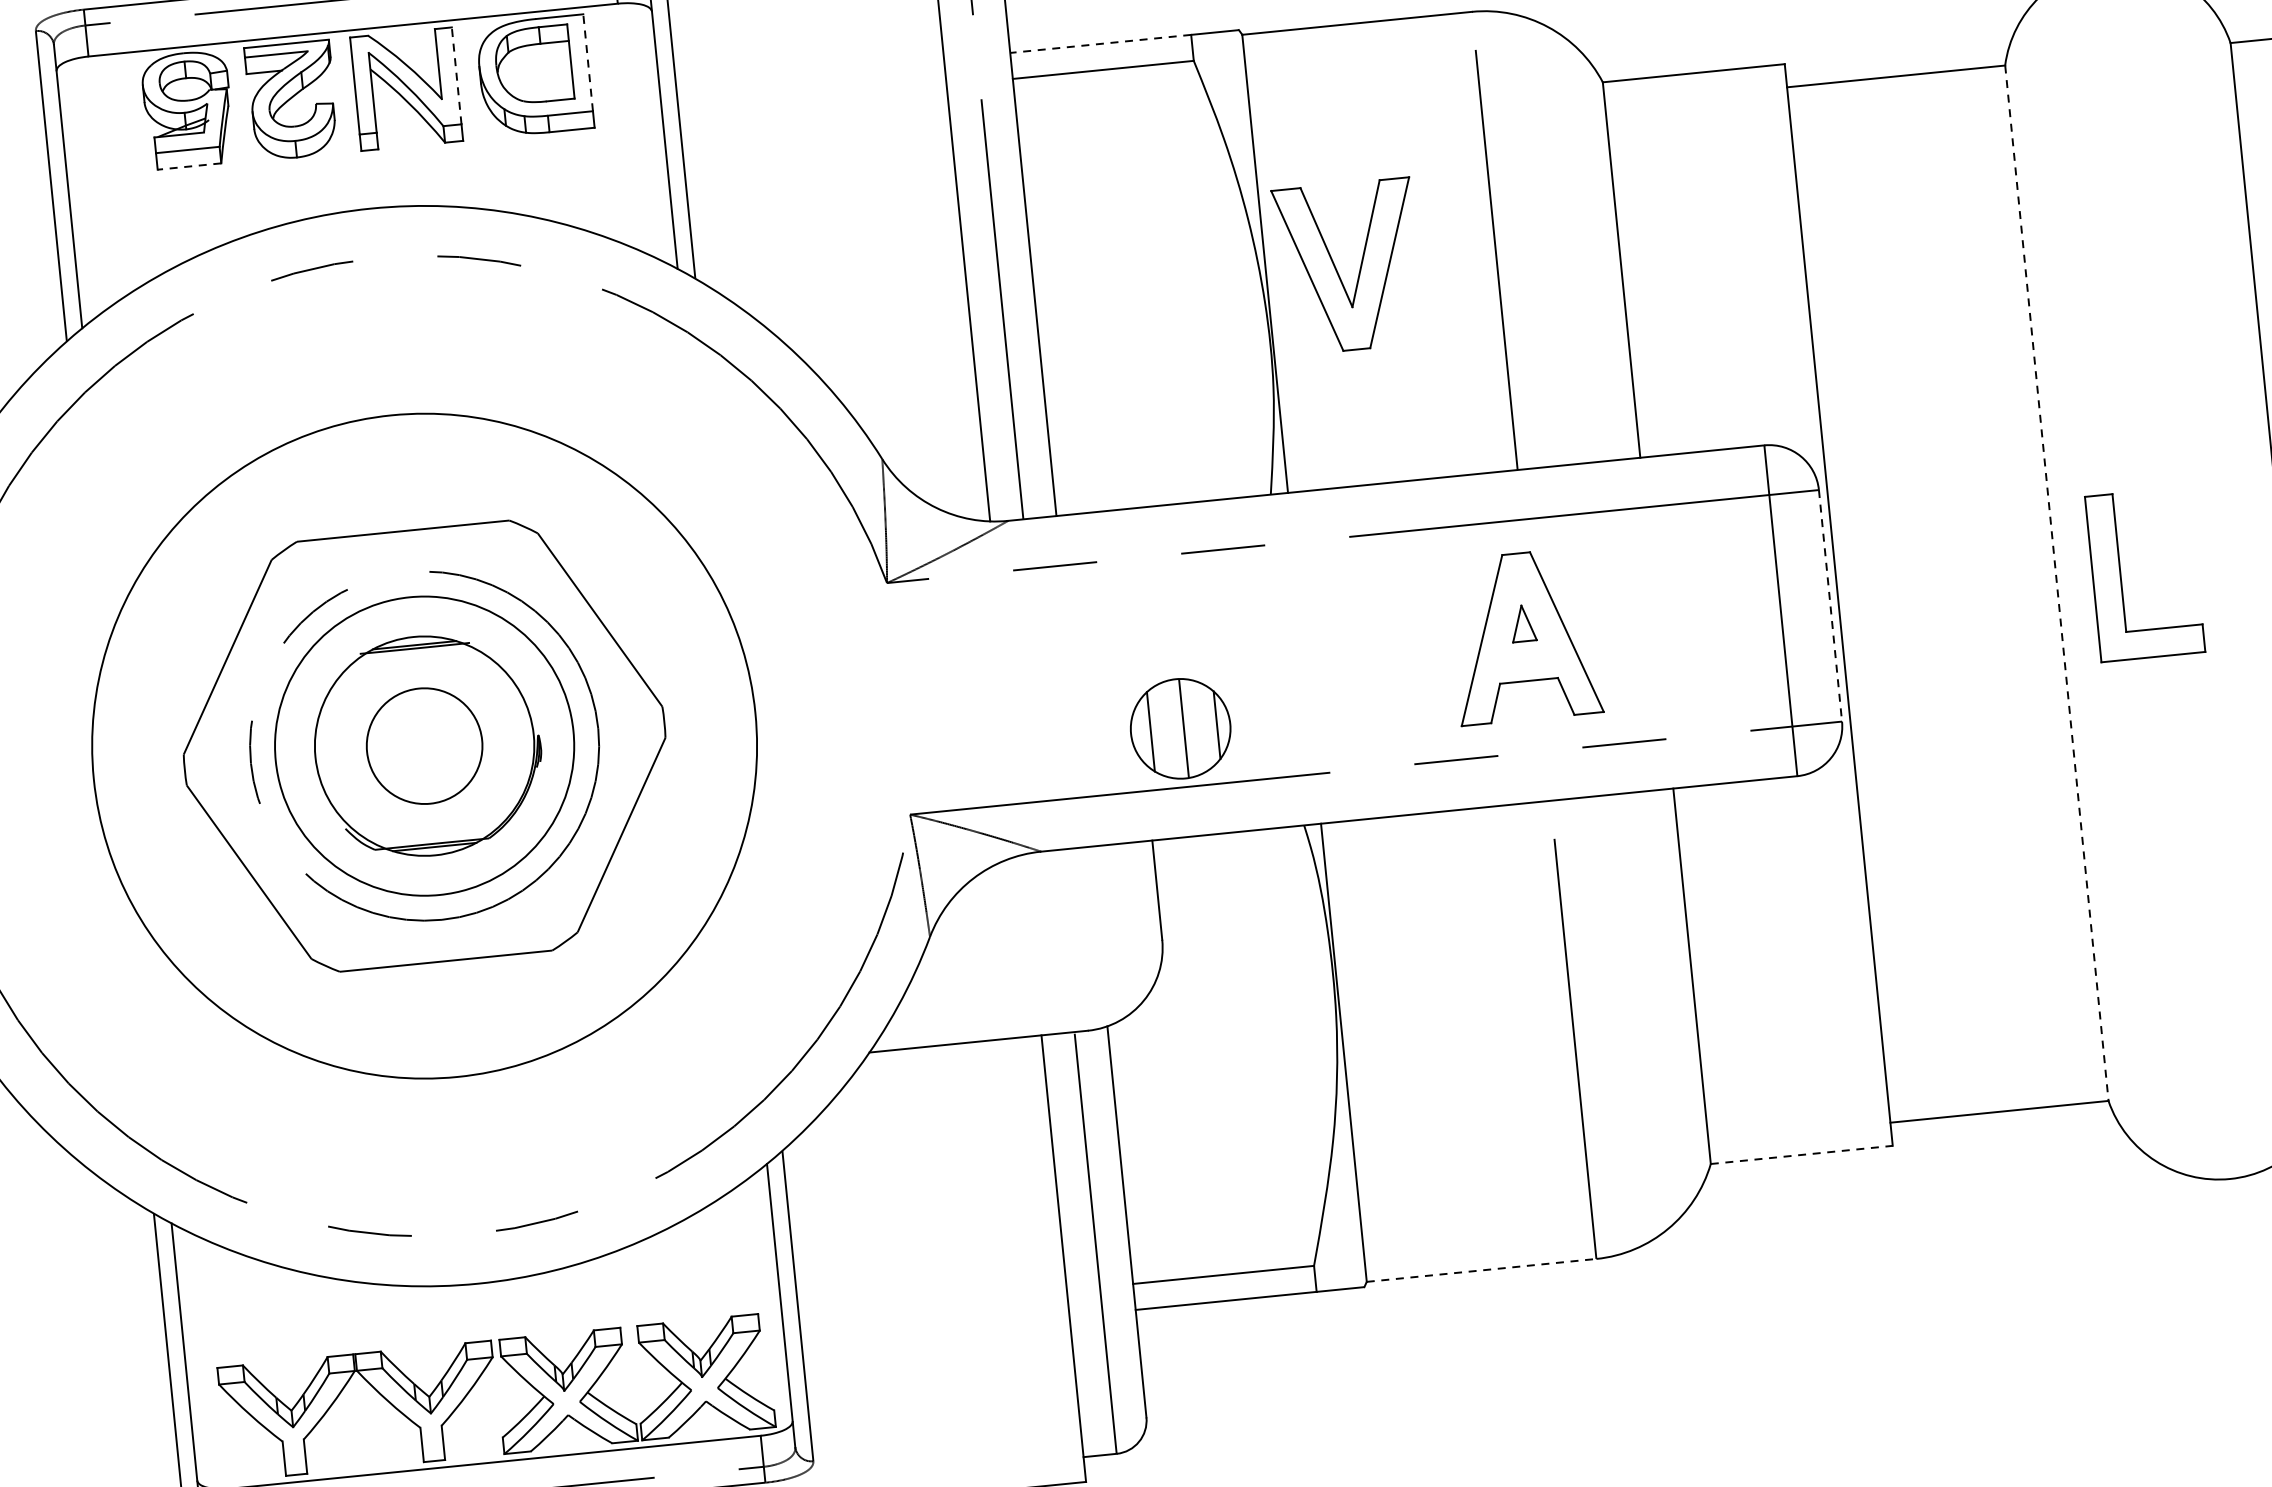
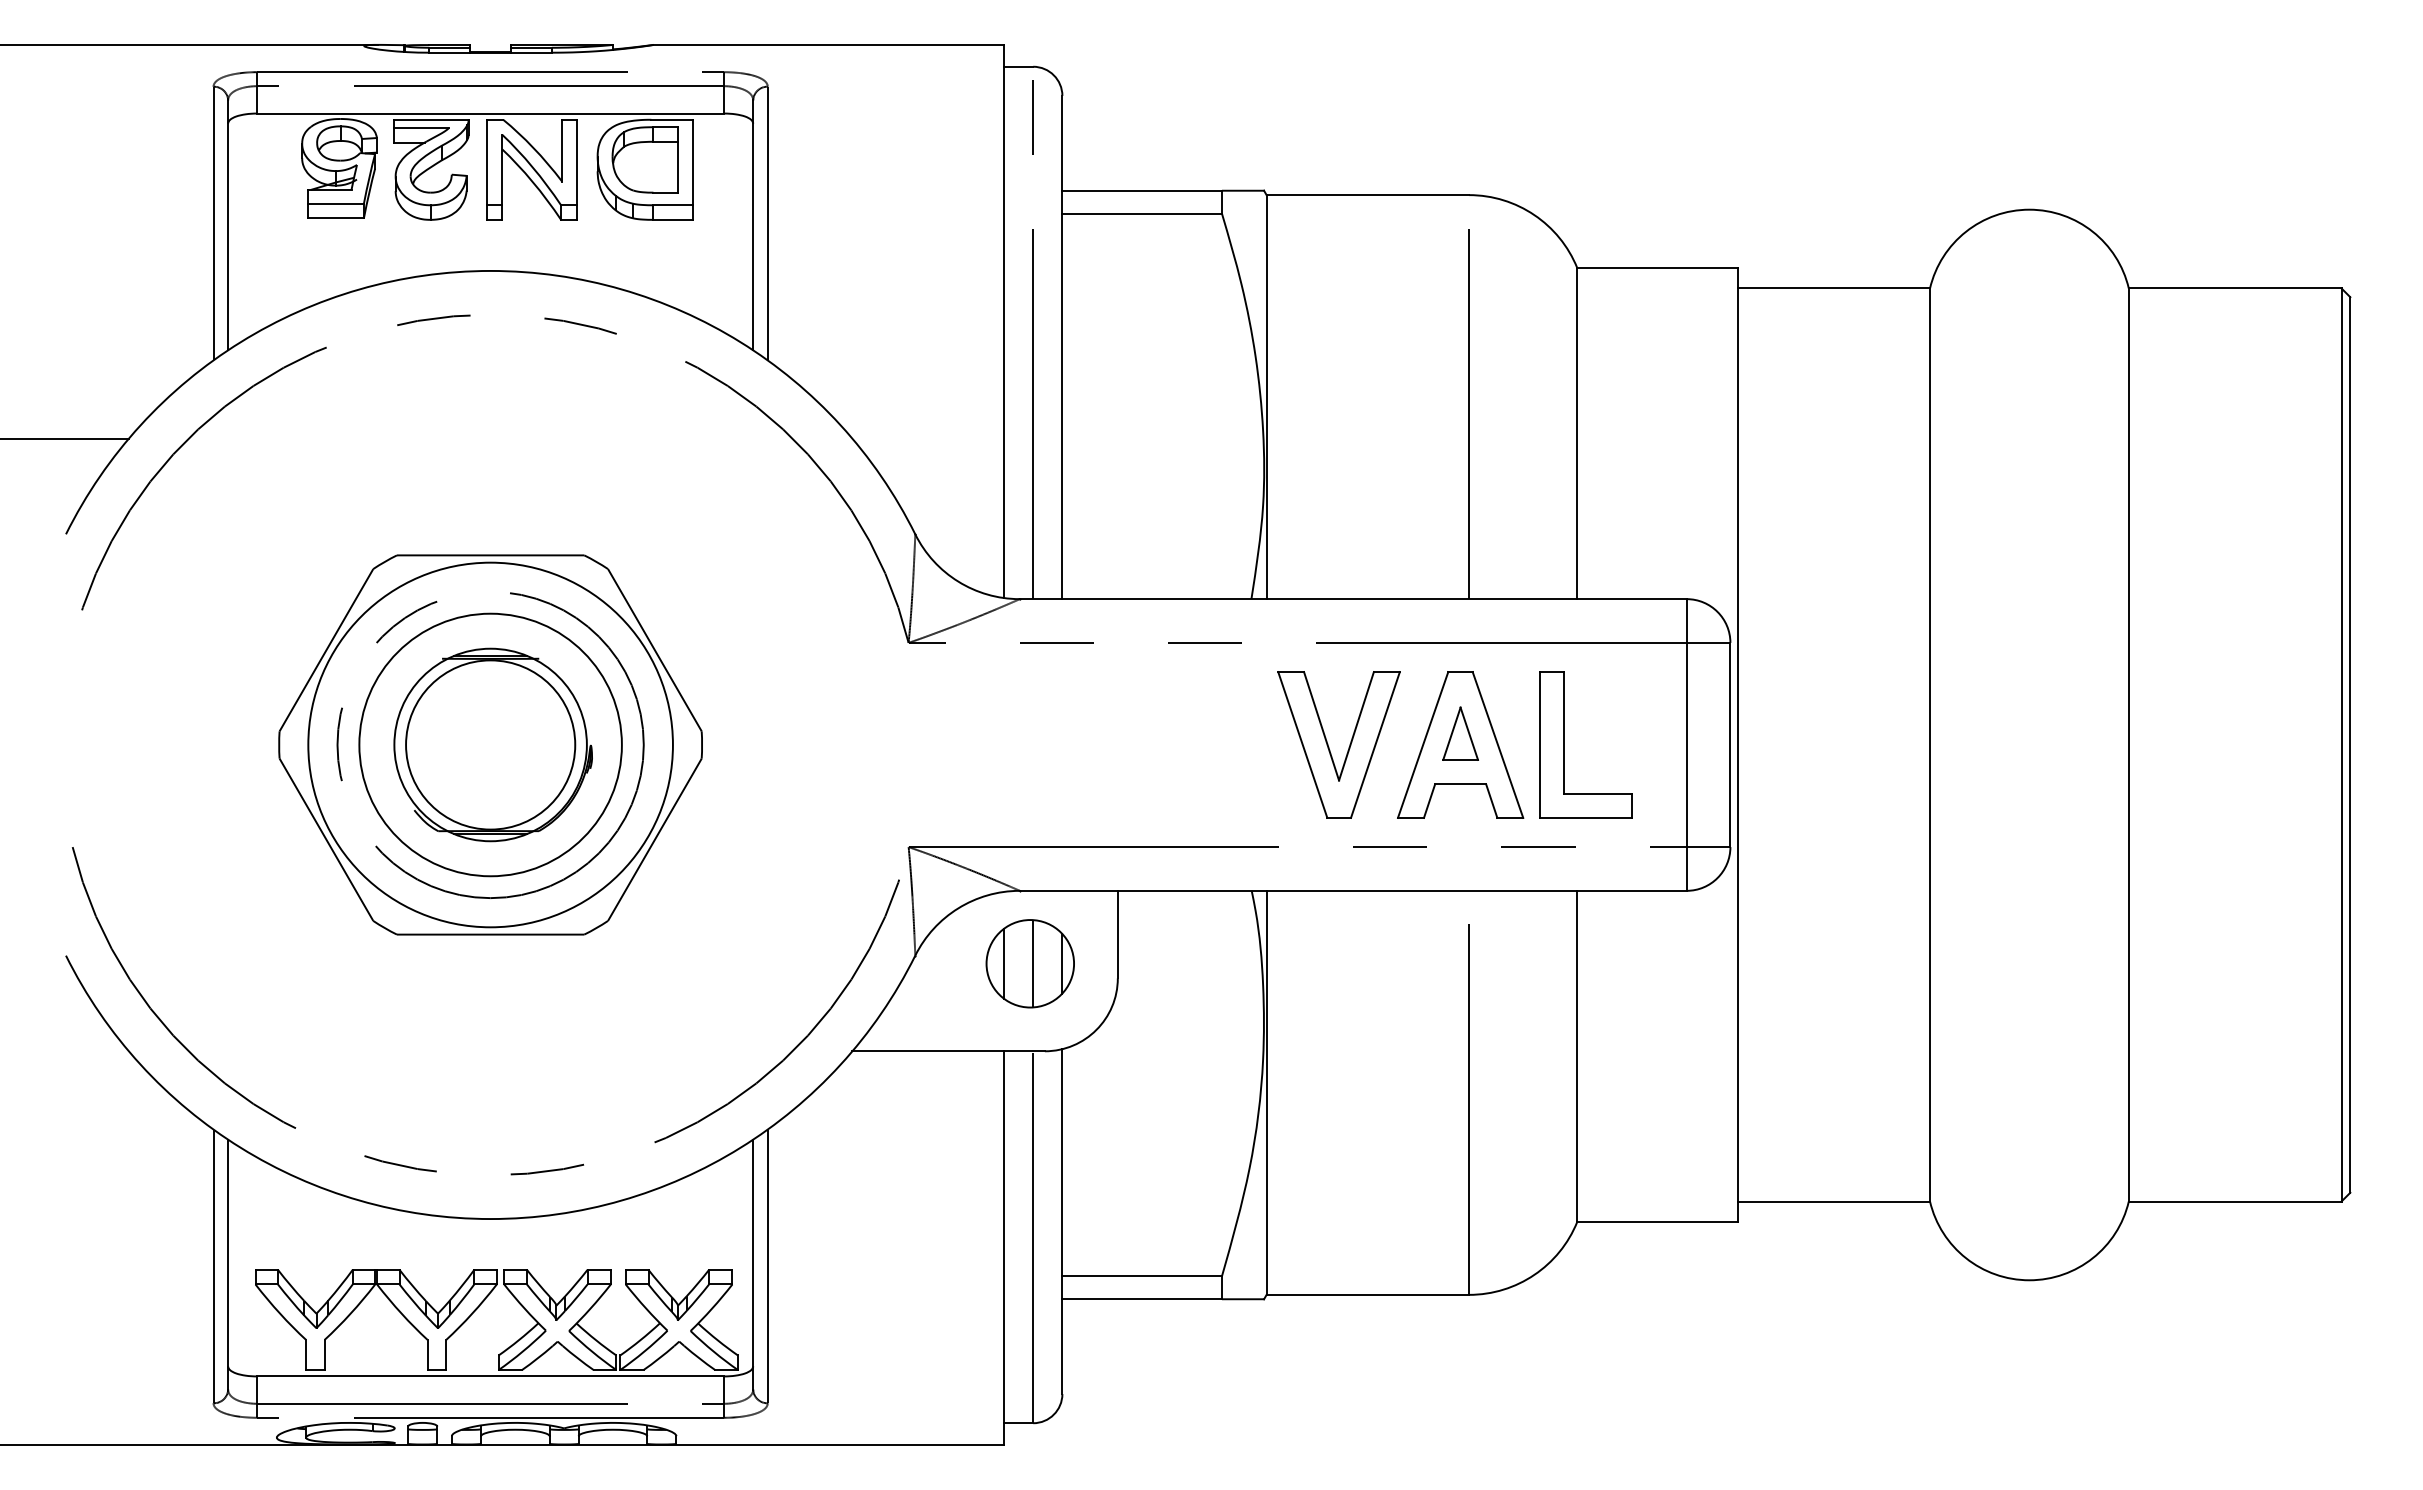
line: (1101, 43) -> (1142, 190), dashed -> solid
line: (587, 62) -> (692, 162), dashed -> solid
line: (457, 75) -> (577, 162), dashed -> solid
line: (189, 166) -> (335, 218), dashed -> solid
part: (1337, 270) -> (1329, 747), moved
part: (2120, 576) -> (1564, 744), moved
line: (2057, 583) -> (1930, 745), dashed -> solid
line: (1830, 606) -> (1730, 745), dashed -> solid
part: (1523, 623) -> (1460, 733), size x1.67
part: (1179, 728) -> (1029, 963), moved
circle: (424, 745) -> (490, 744), size x0.62
circle: (424, 745) -> (490, 744), size x1.67
line: (1801, 1154) -> (1657, 1221), dashed -> solid
line: (1482, 1269) -> (1368, 1294), dashed -> solid

